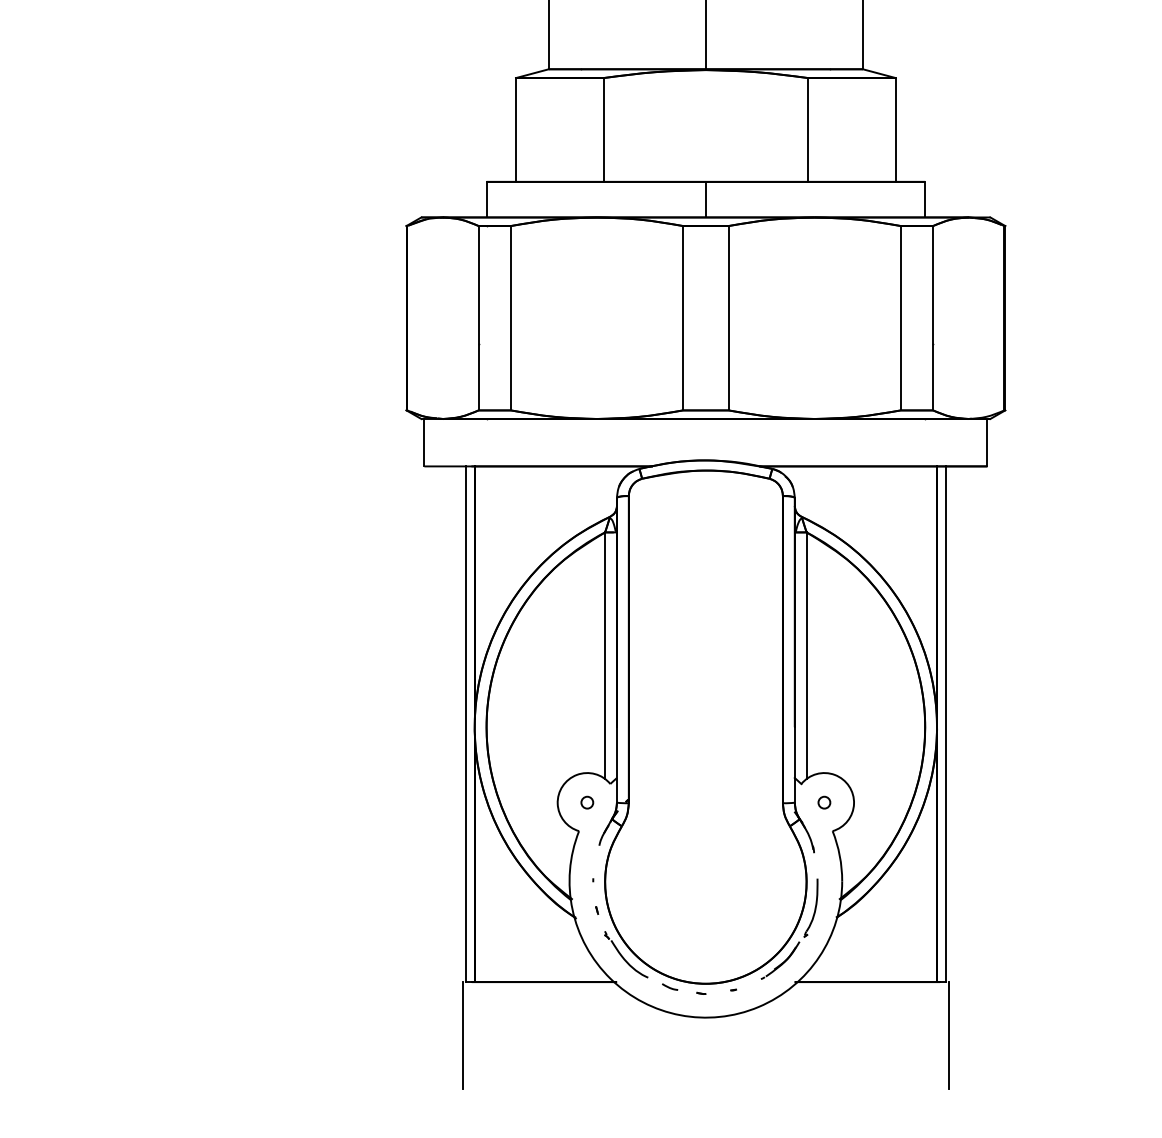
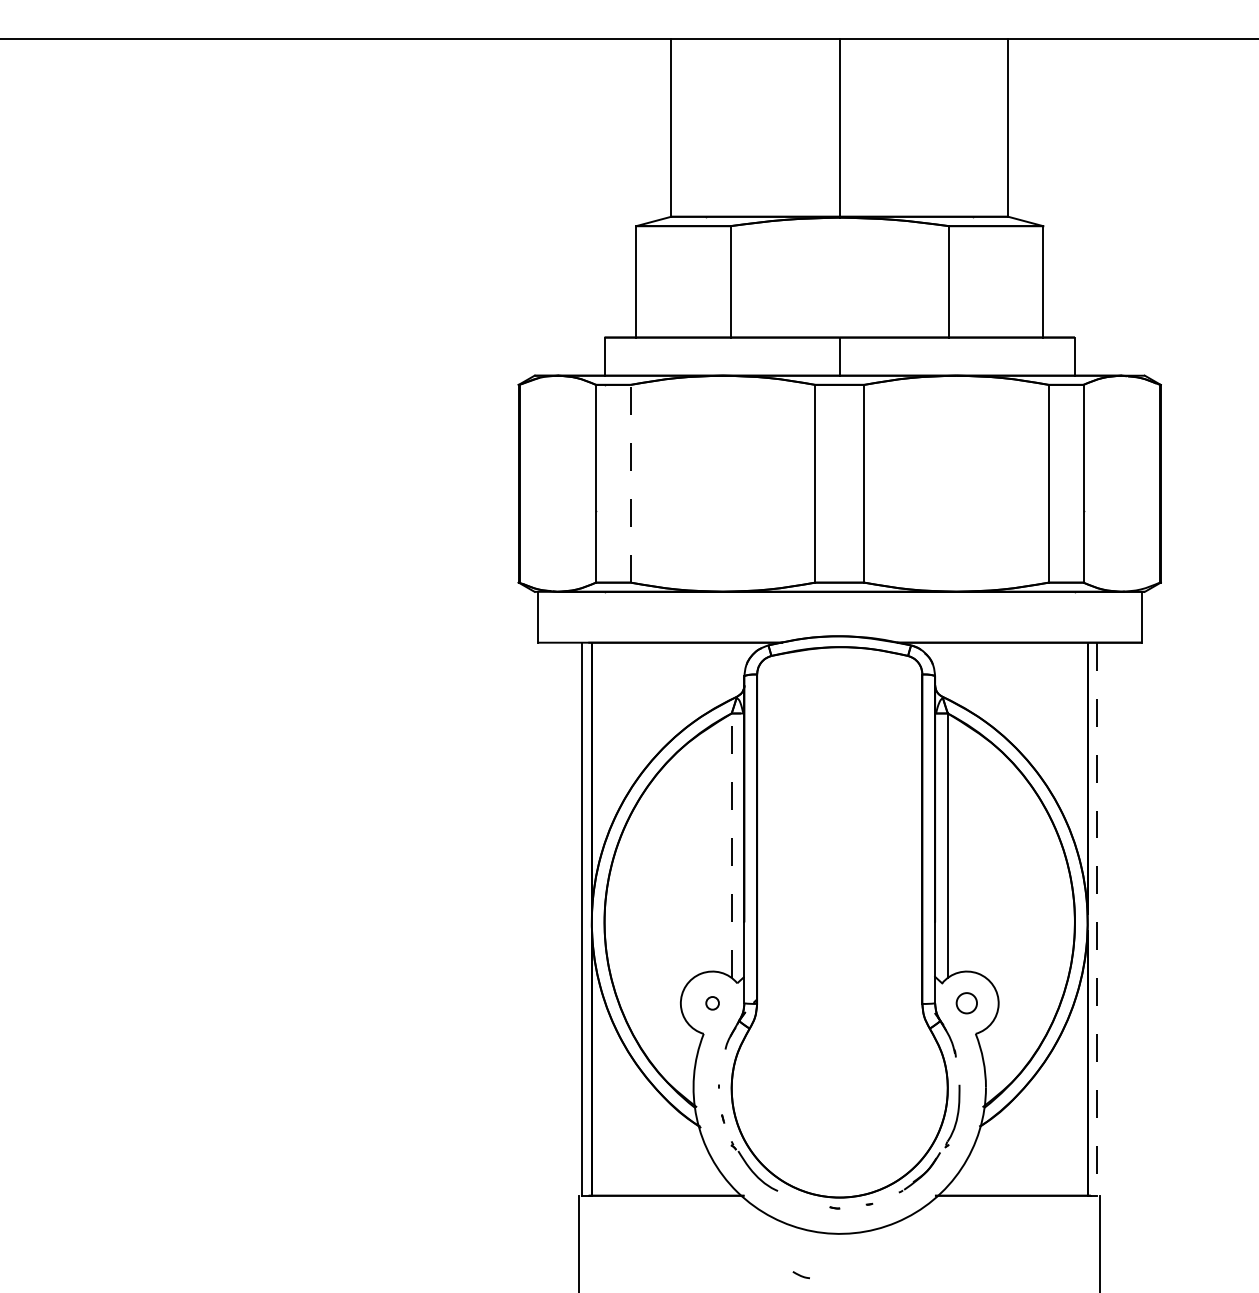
line: (510, 317) -> (630, 483), solid -> dashed
line: (604, 655) -> (731, 845), solid -> dashed
line: (946, 724) -> (1097, 919), solid -> dashed
circle: (824, 802) -> (966, 1003), size x1.6
line: (669, 987) -> (800, 1275), moved

